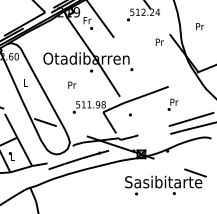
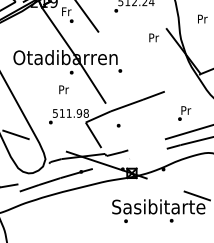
text: (72, 84) -> (64, 88), moved
text: (172, 104) -> (183, 113), moved

